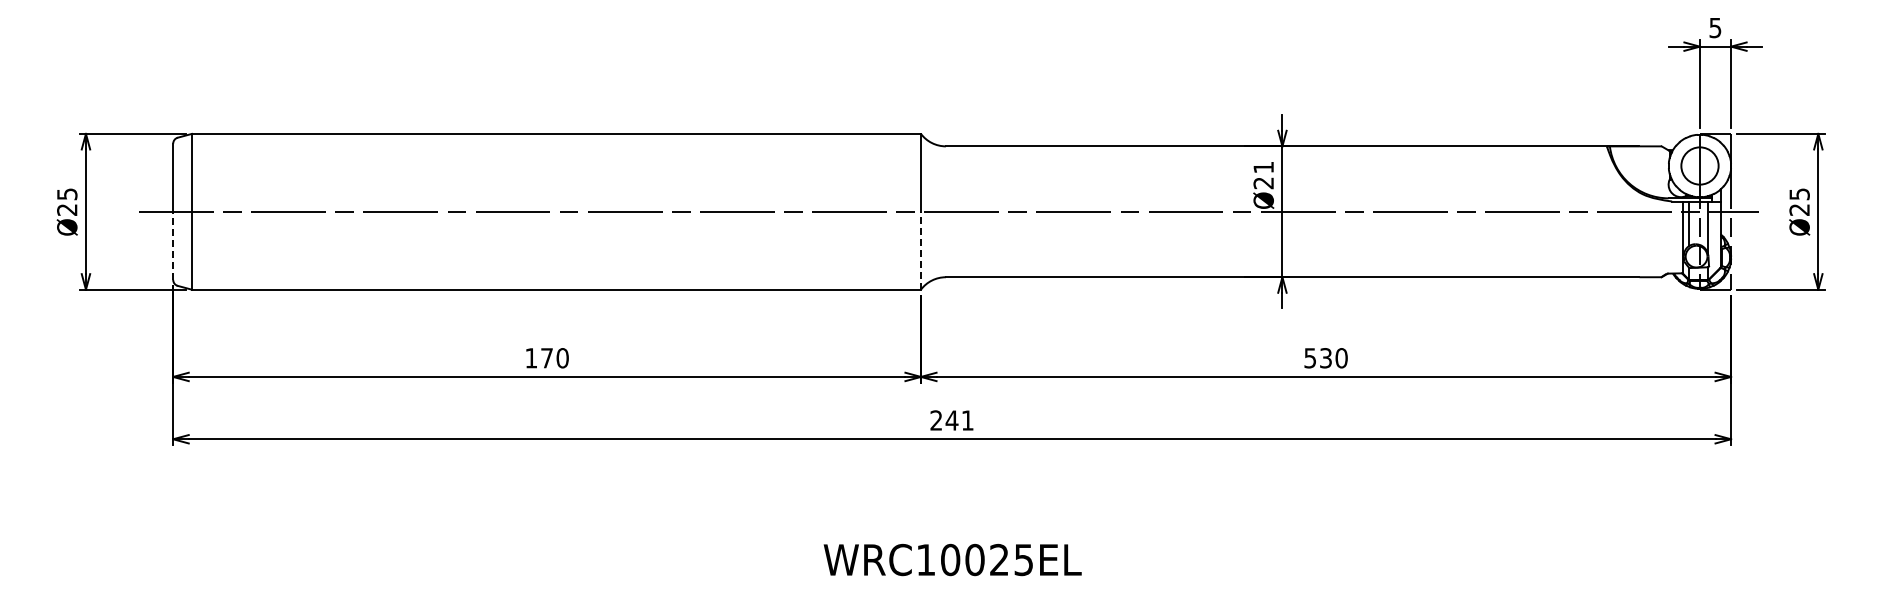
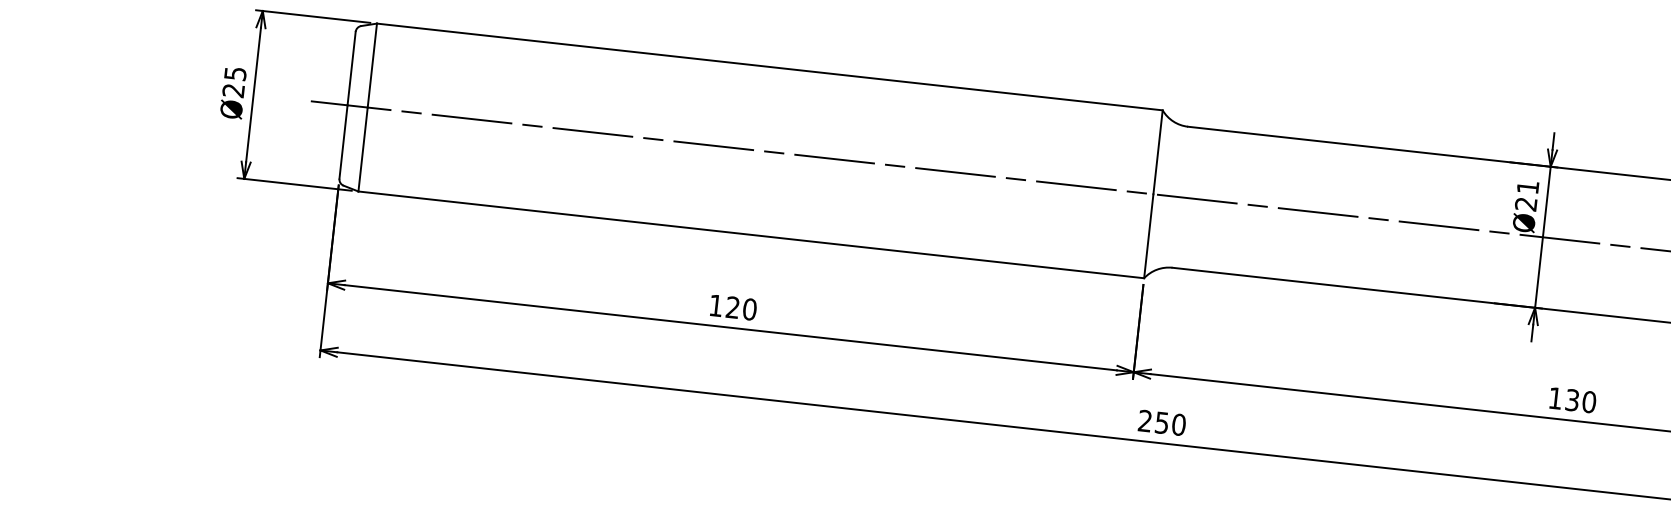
line: (173, 245) -> (343, 141), dashed -> solid
line: (920, 250) -> (1148, 235), dashed -> solid
text: (546, 358) -> (732, 307), 170 -> 120
text: (1309, 358) -> (1554, 398), 530 -> 130
text: (959, 420) -> (1170, 423), 241 -> 250

